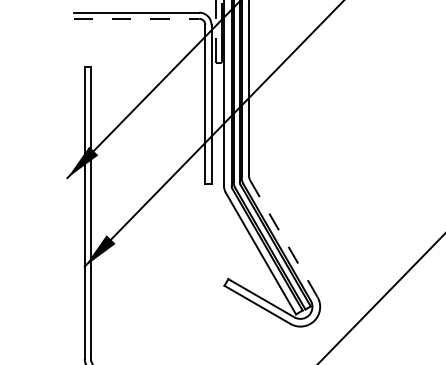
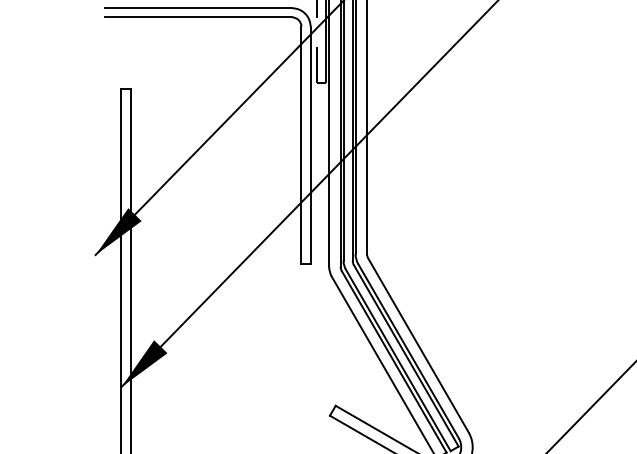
line: (136, 18) -> (198, 16), dashed -> solid
line: (284, 239) -> (419, 346), dashed -> solid

